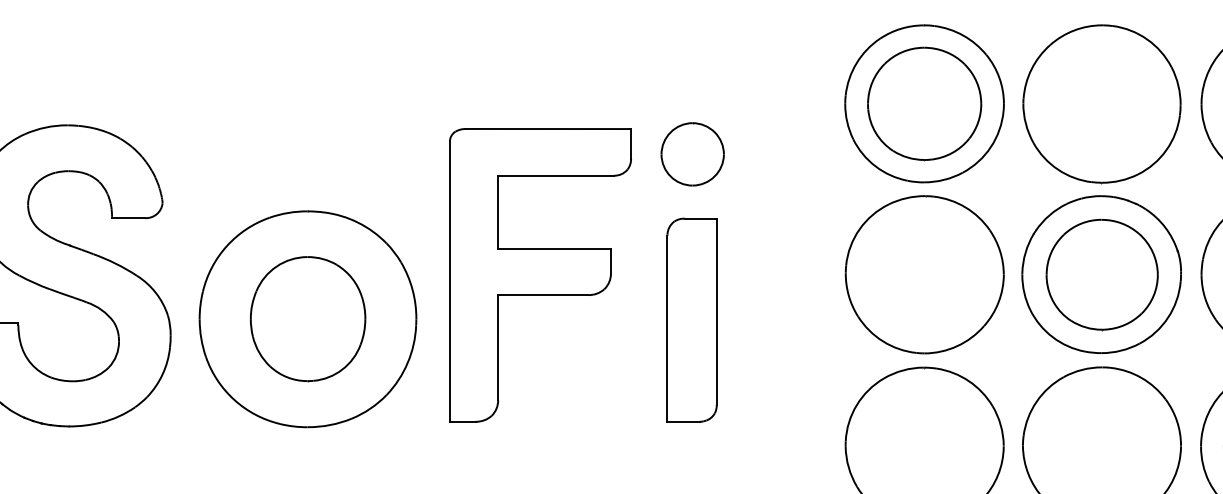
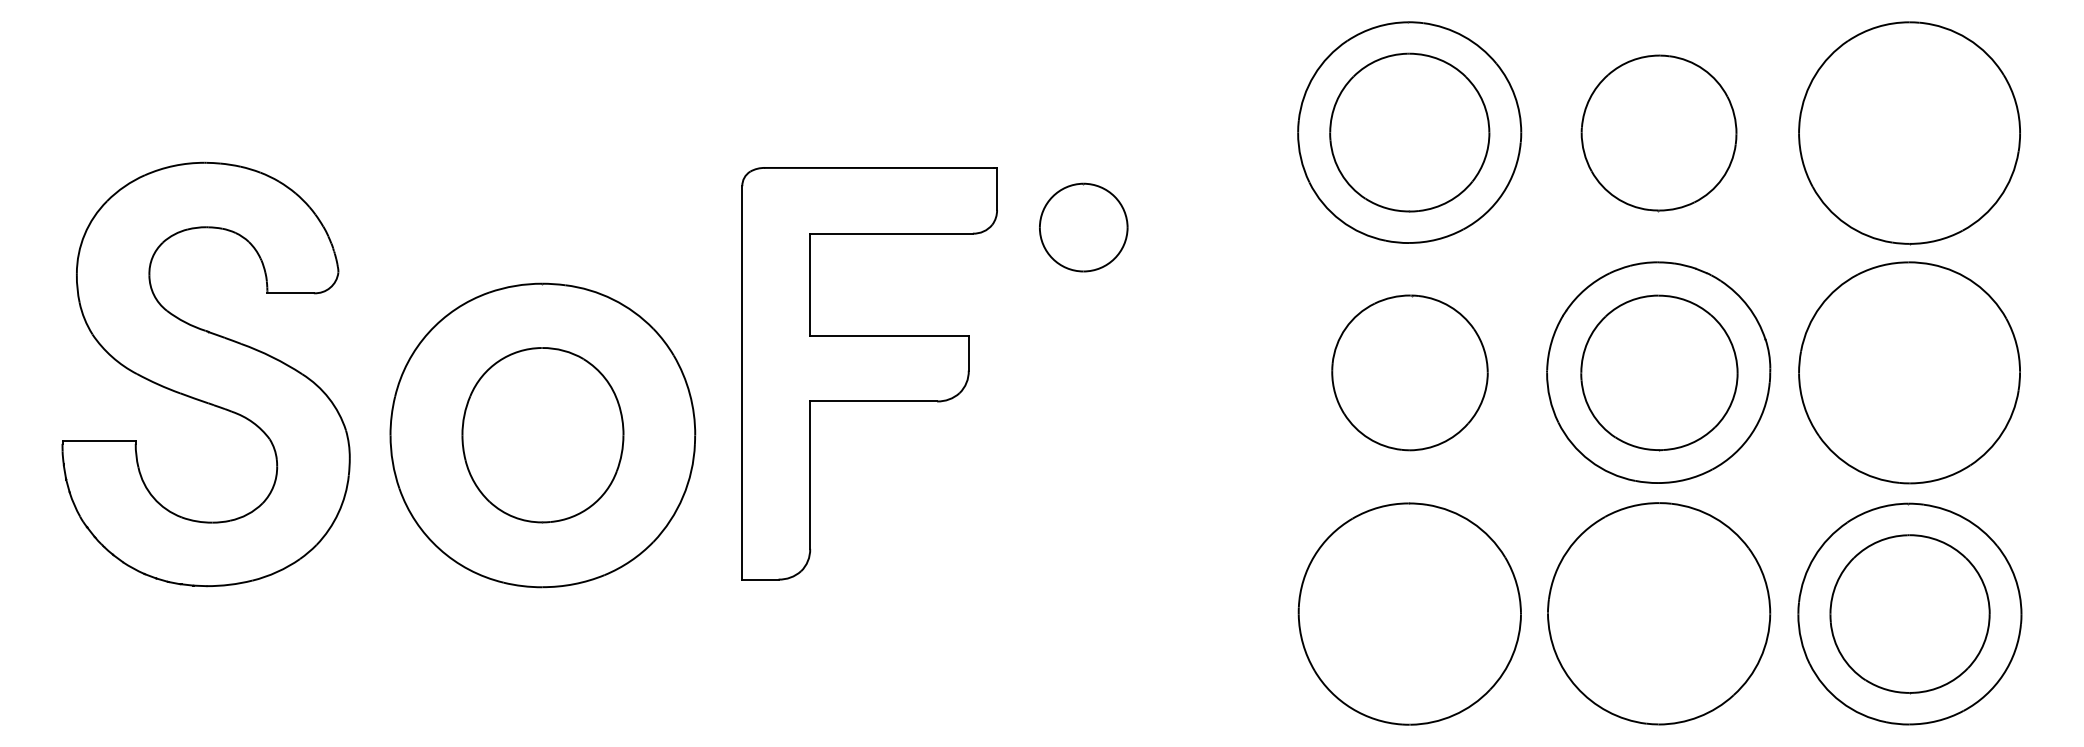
part: (1101, 104) -> (1658, 133), size x0.7
part: (692, 154) -> (1083, 227), moved
part: (924, 274) -> (1409, 372), size x0.7
part: (691, 320) -> (1082, 436), removed

